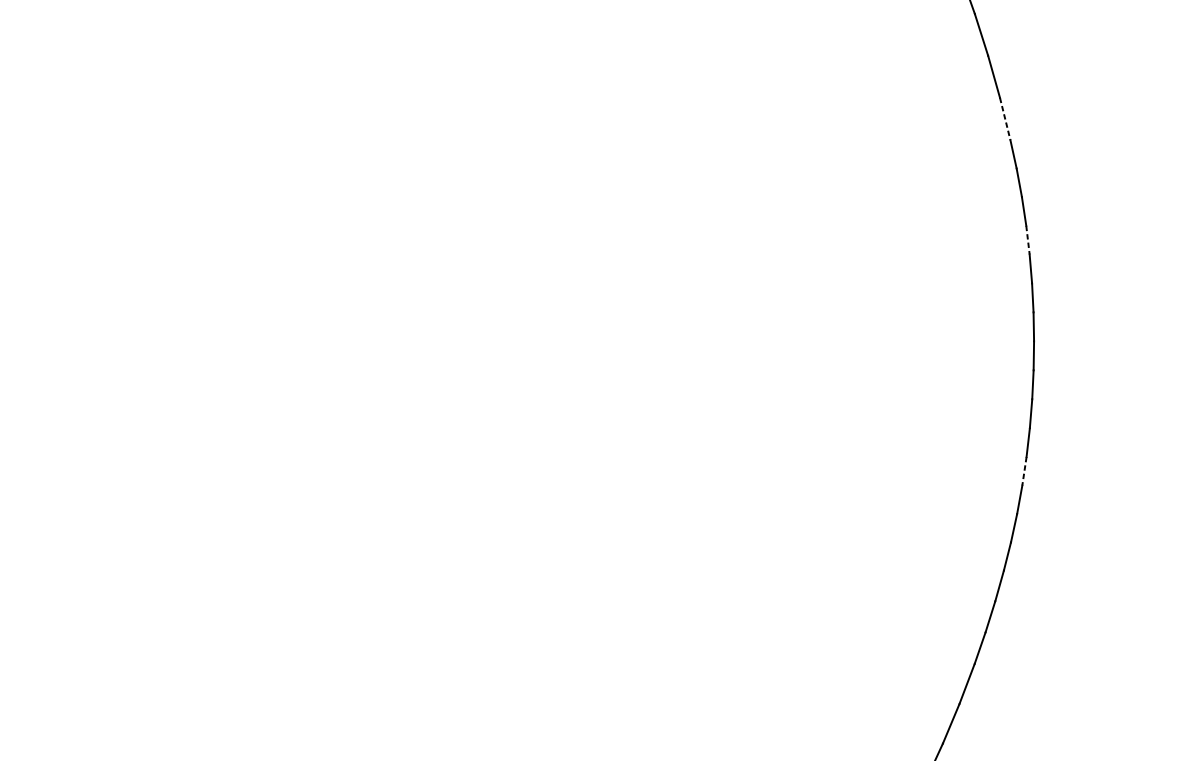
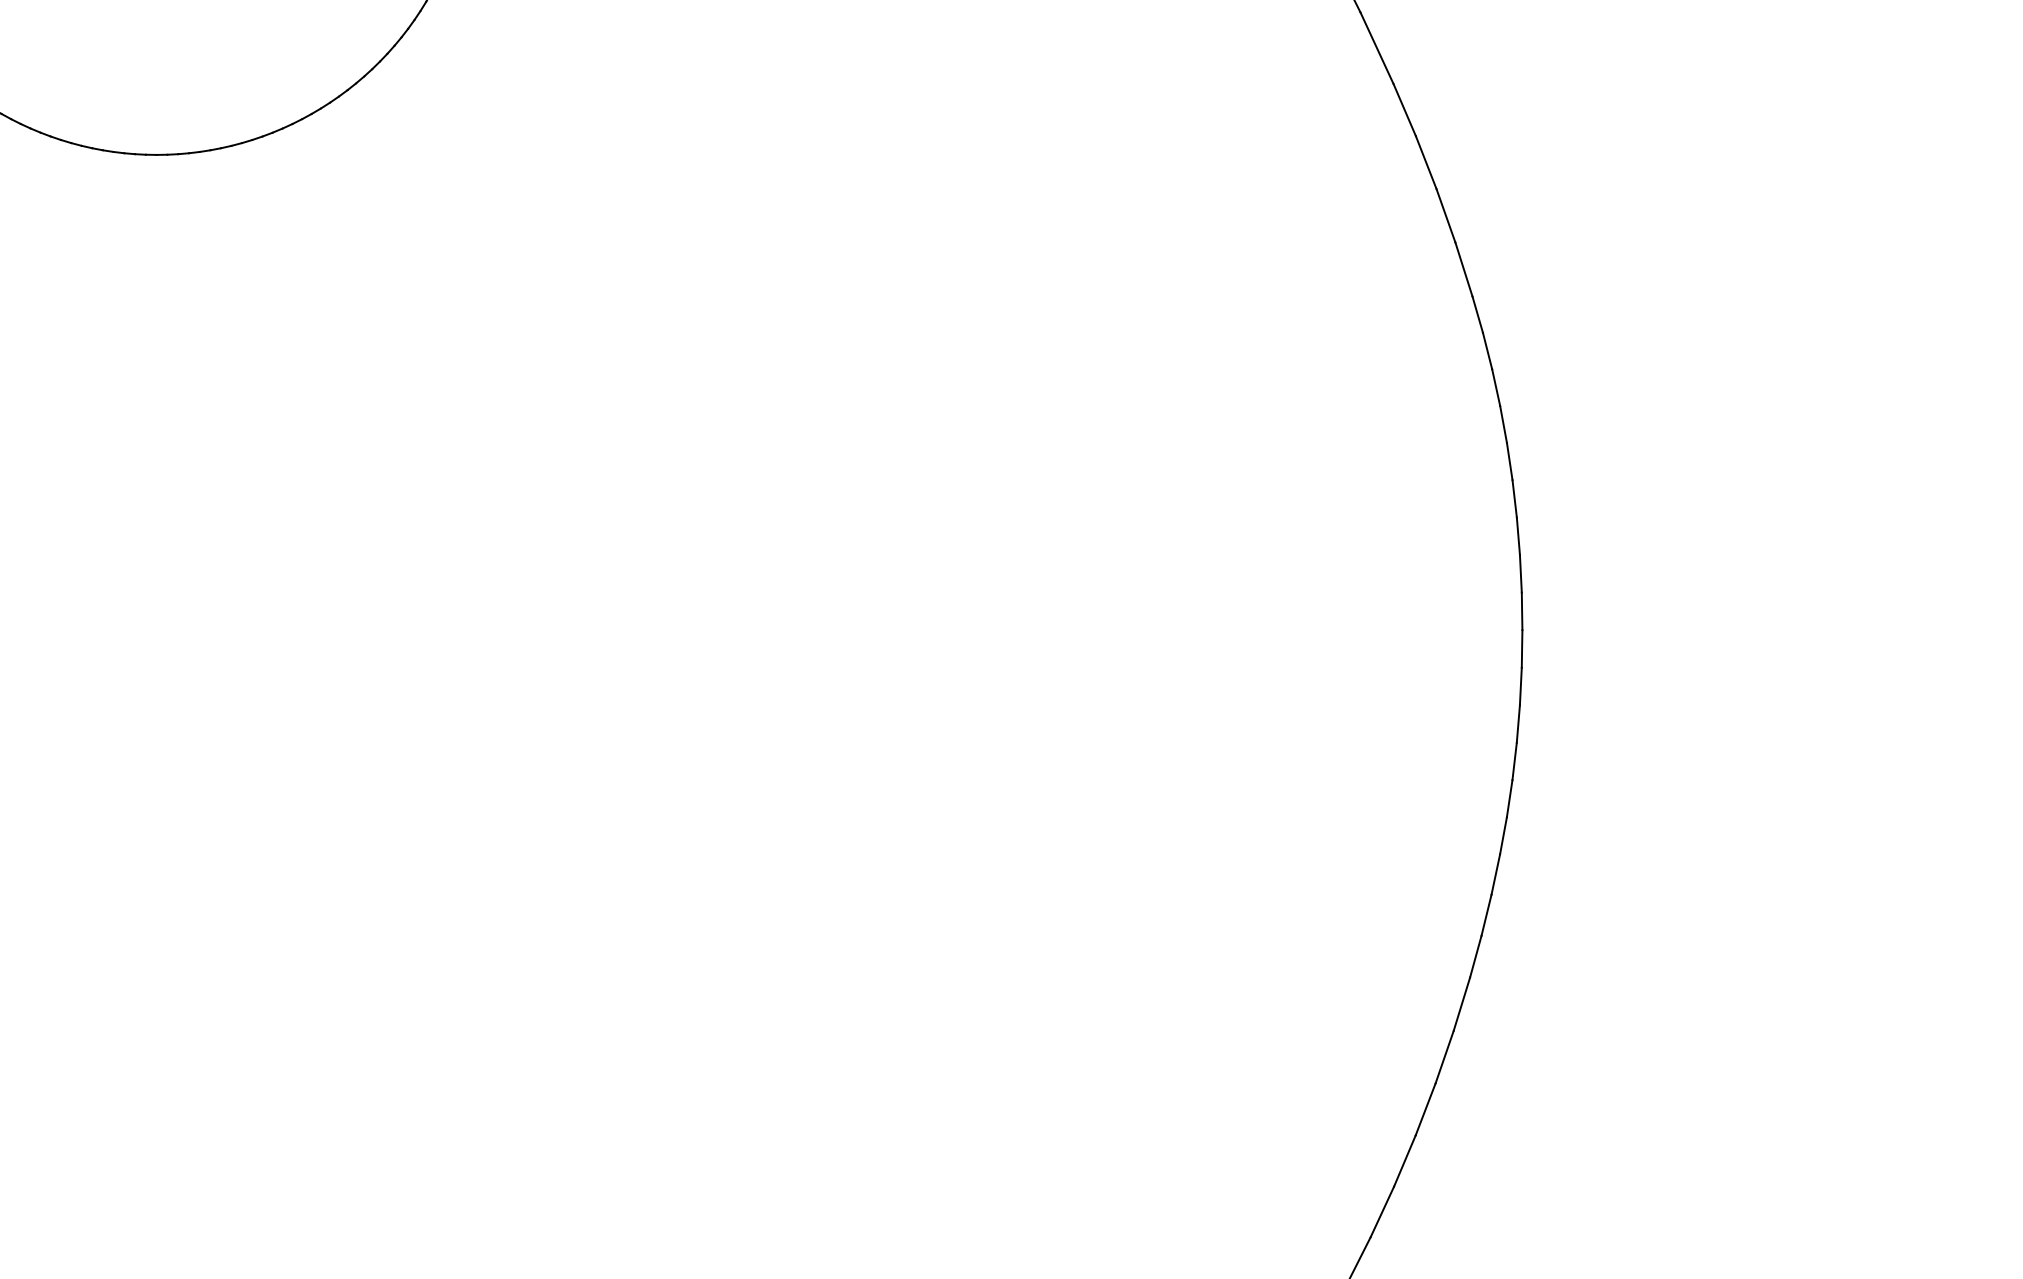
line: (1005, 119) -> (1464, 270), dashed -> solid
line: (1027, 240) -> (1503, 424), dashed -> solid
line: (1024, 471) -> (1518, 724), dashed -> solid

